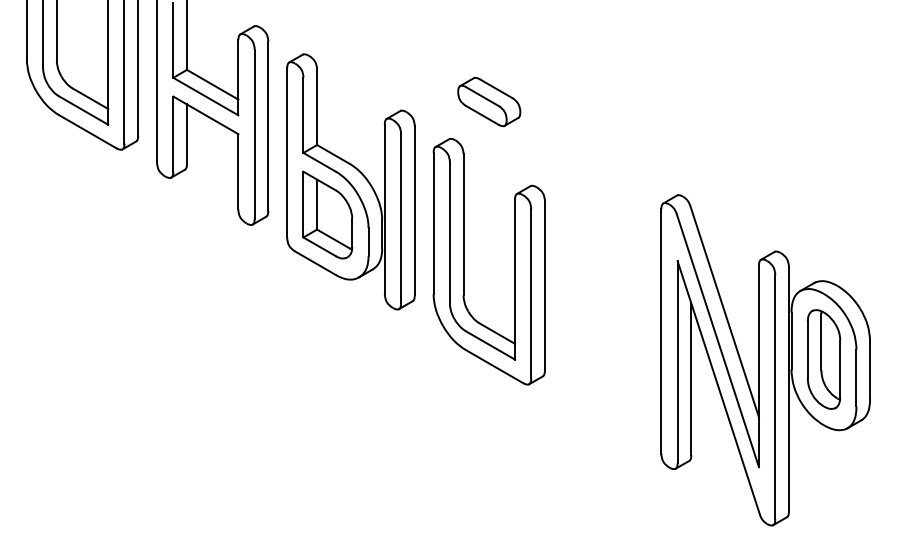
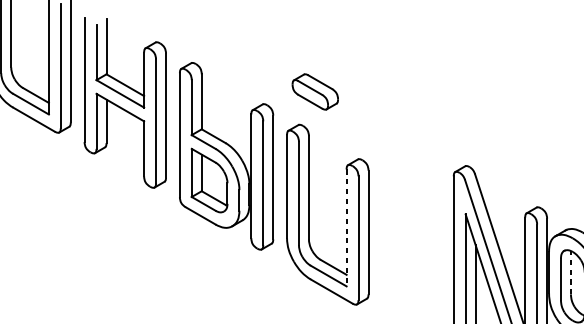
part: (489, 102) -> (315, 92), moved
line: (514, 279) -> (346, 227), solid -> dashed
line: (821, 341) -> (570, 273), solid -> dashed

